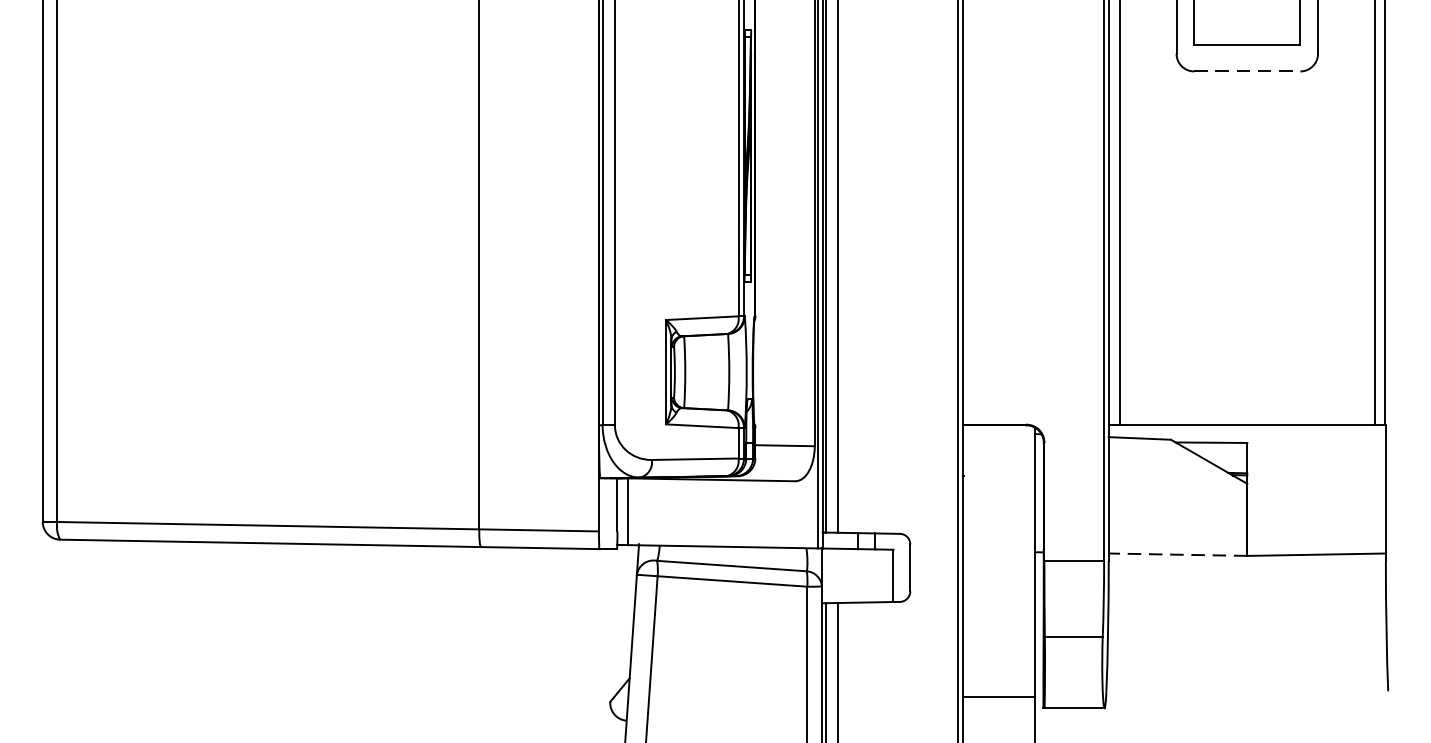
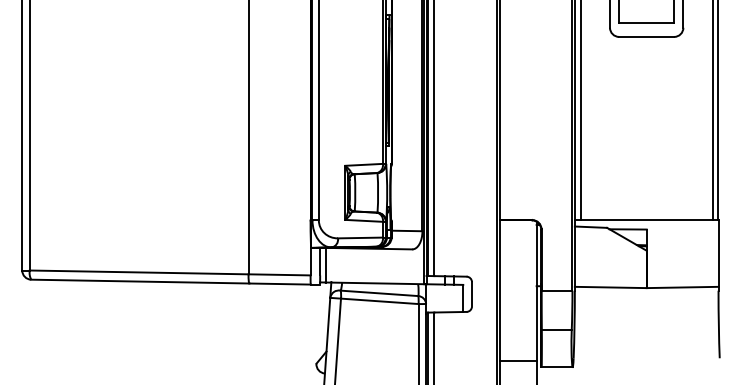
line: (1246, 70) -> (646, 36), dashed -> solid
line: (1177, 554) -> (610, 287), dashed -> solid

